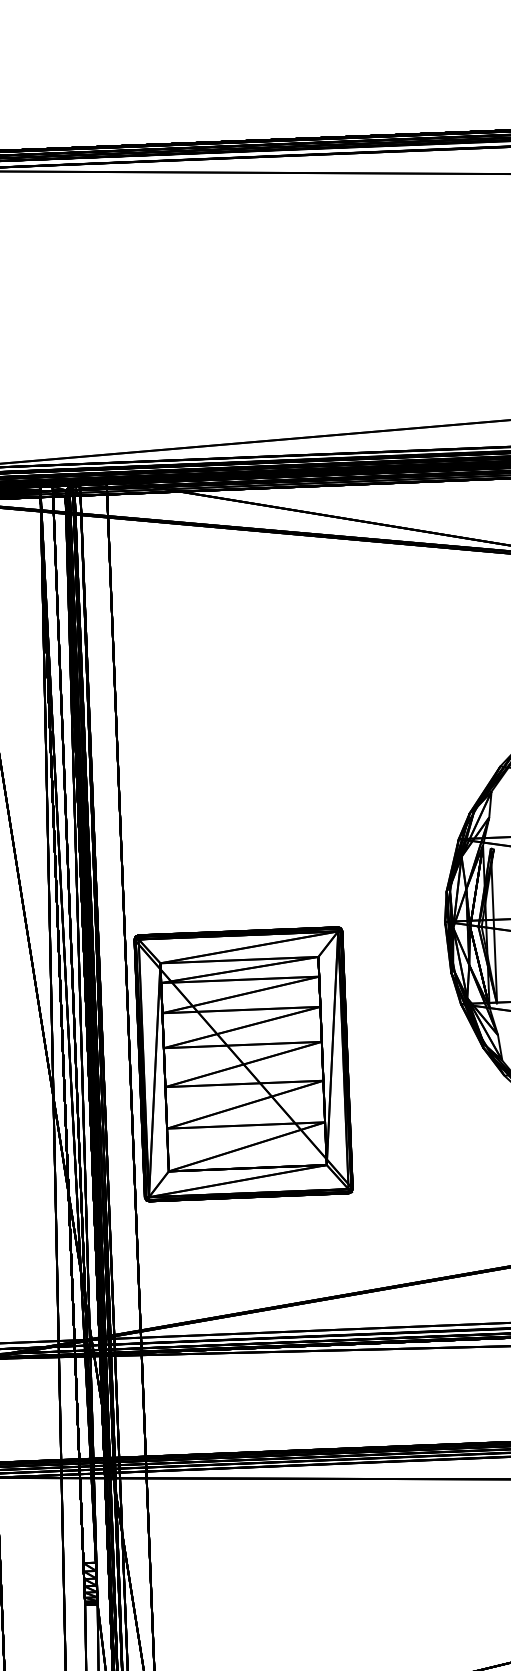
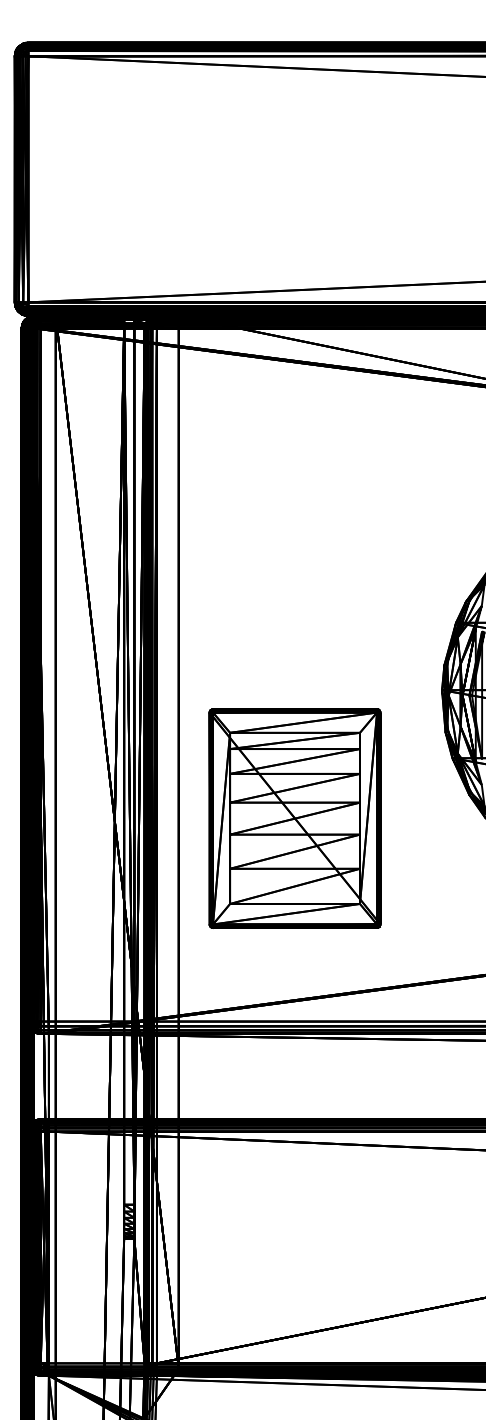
part: (242, 1064) -> (294, 818), moved

